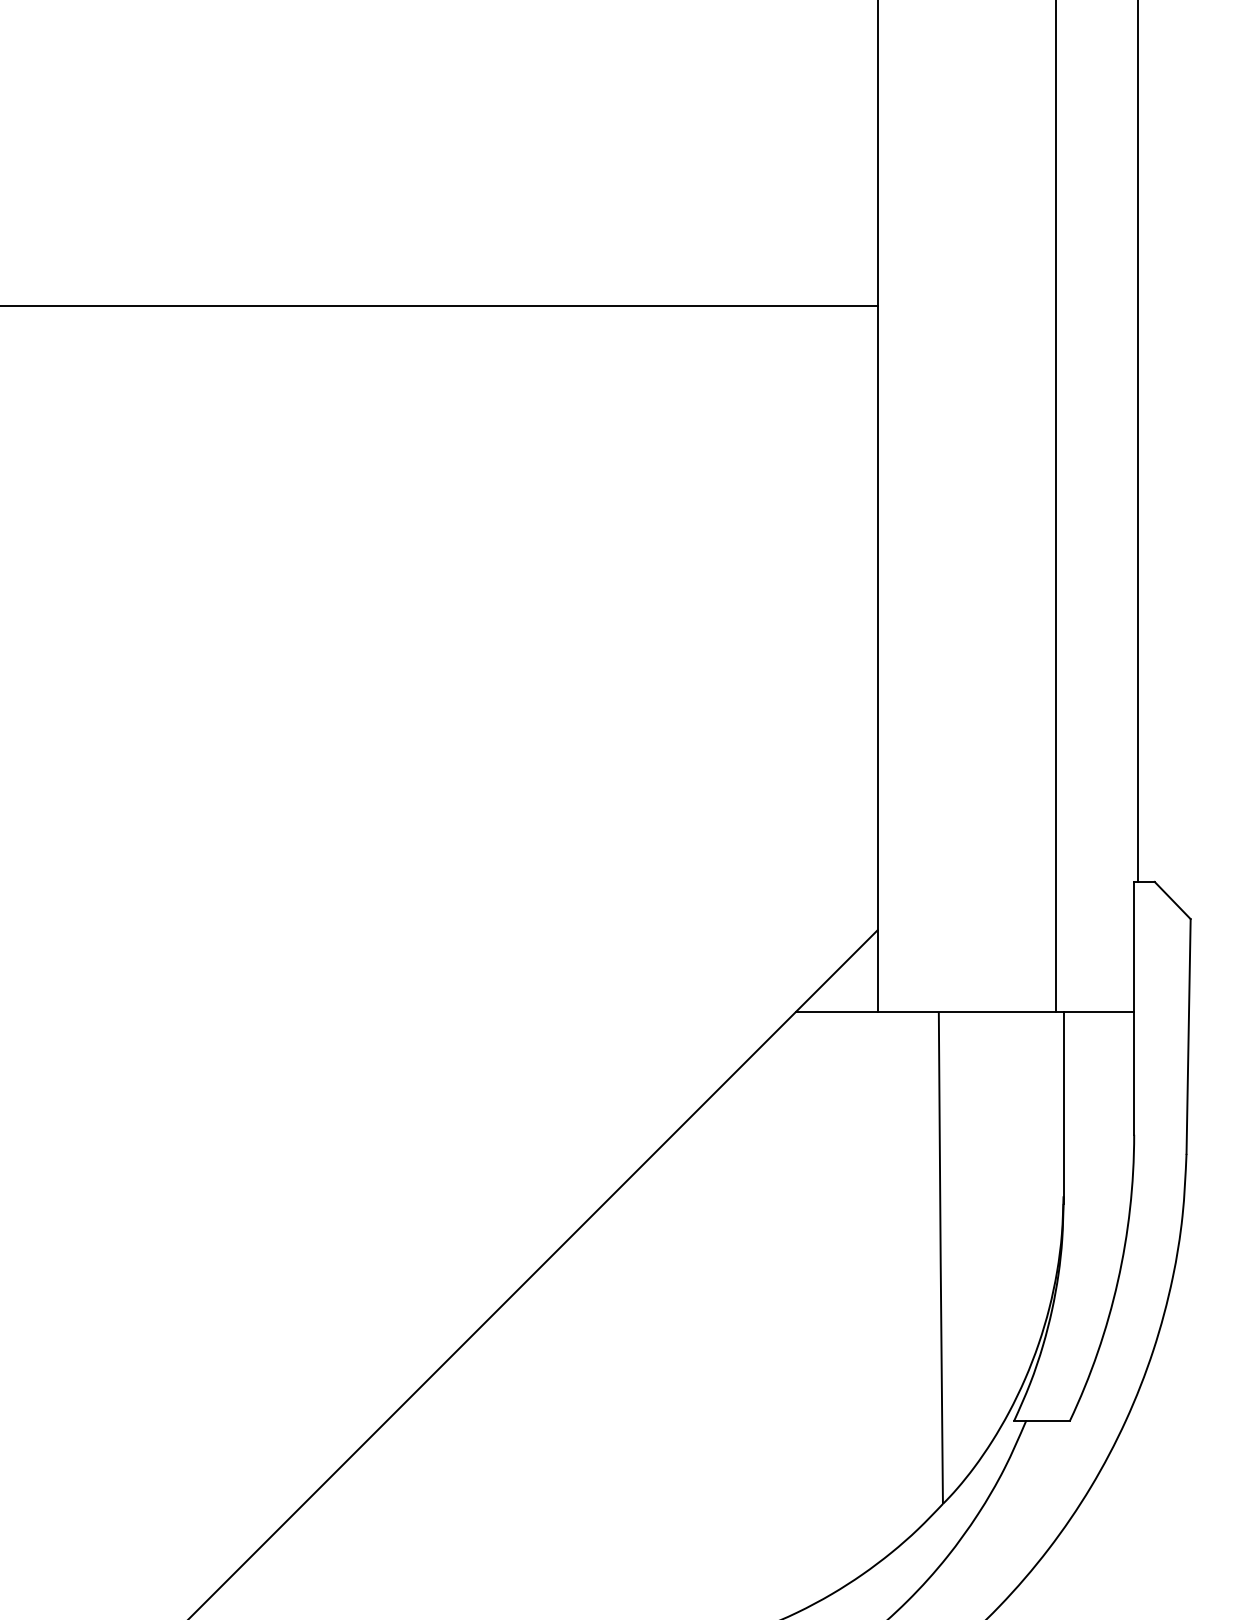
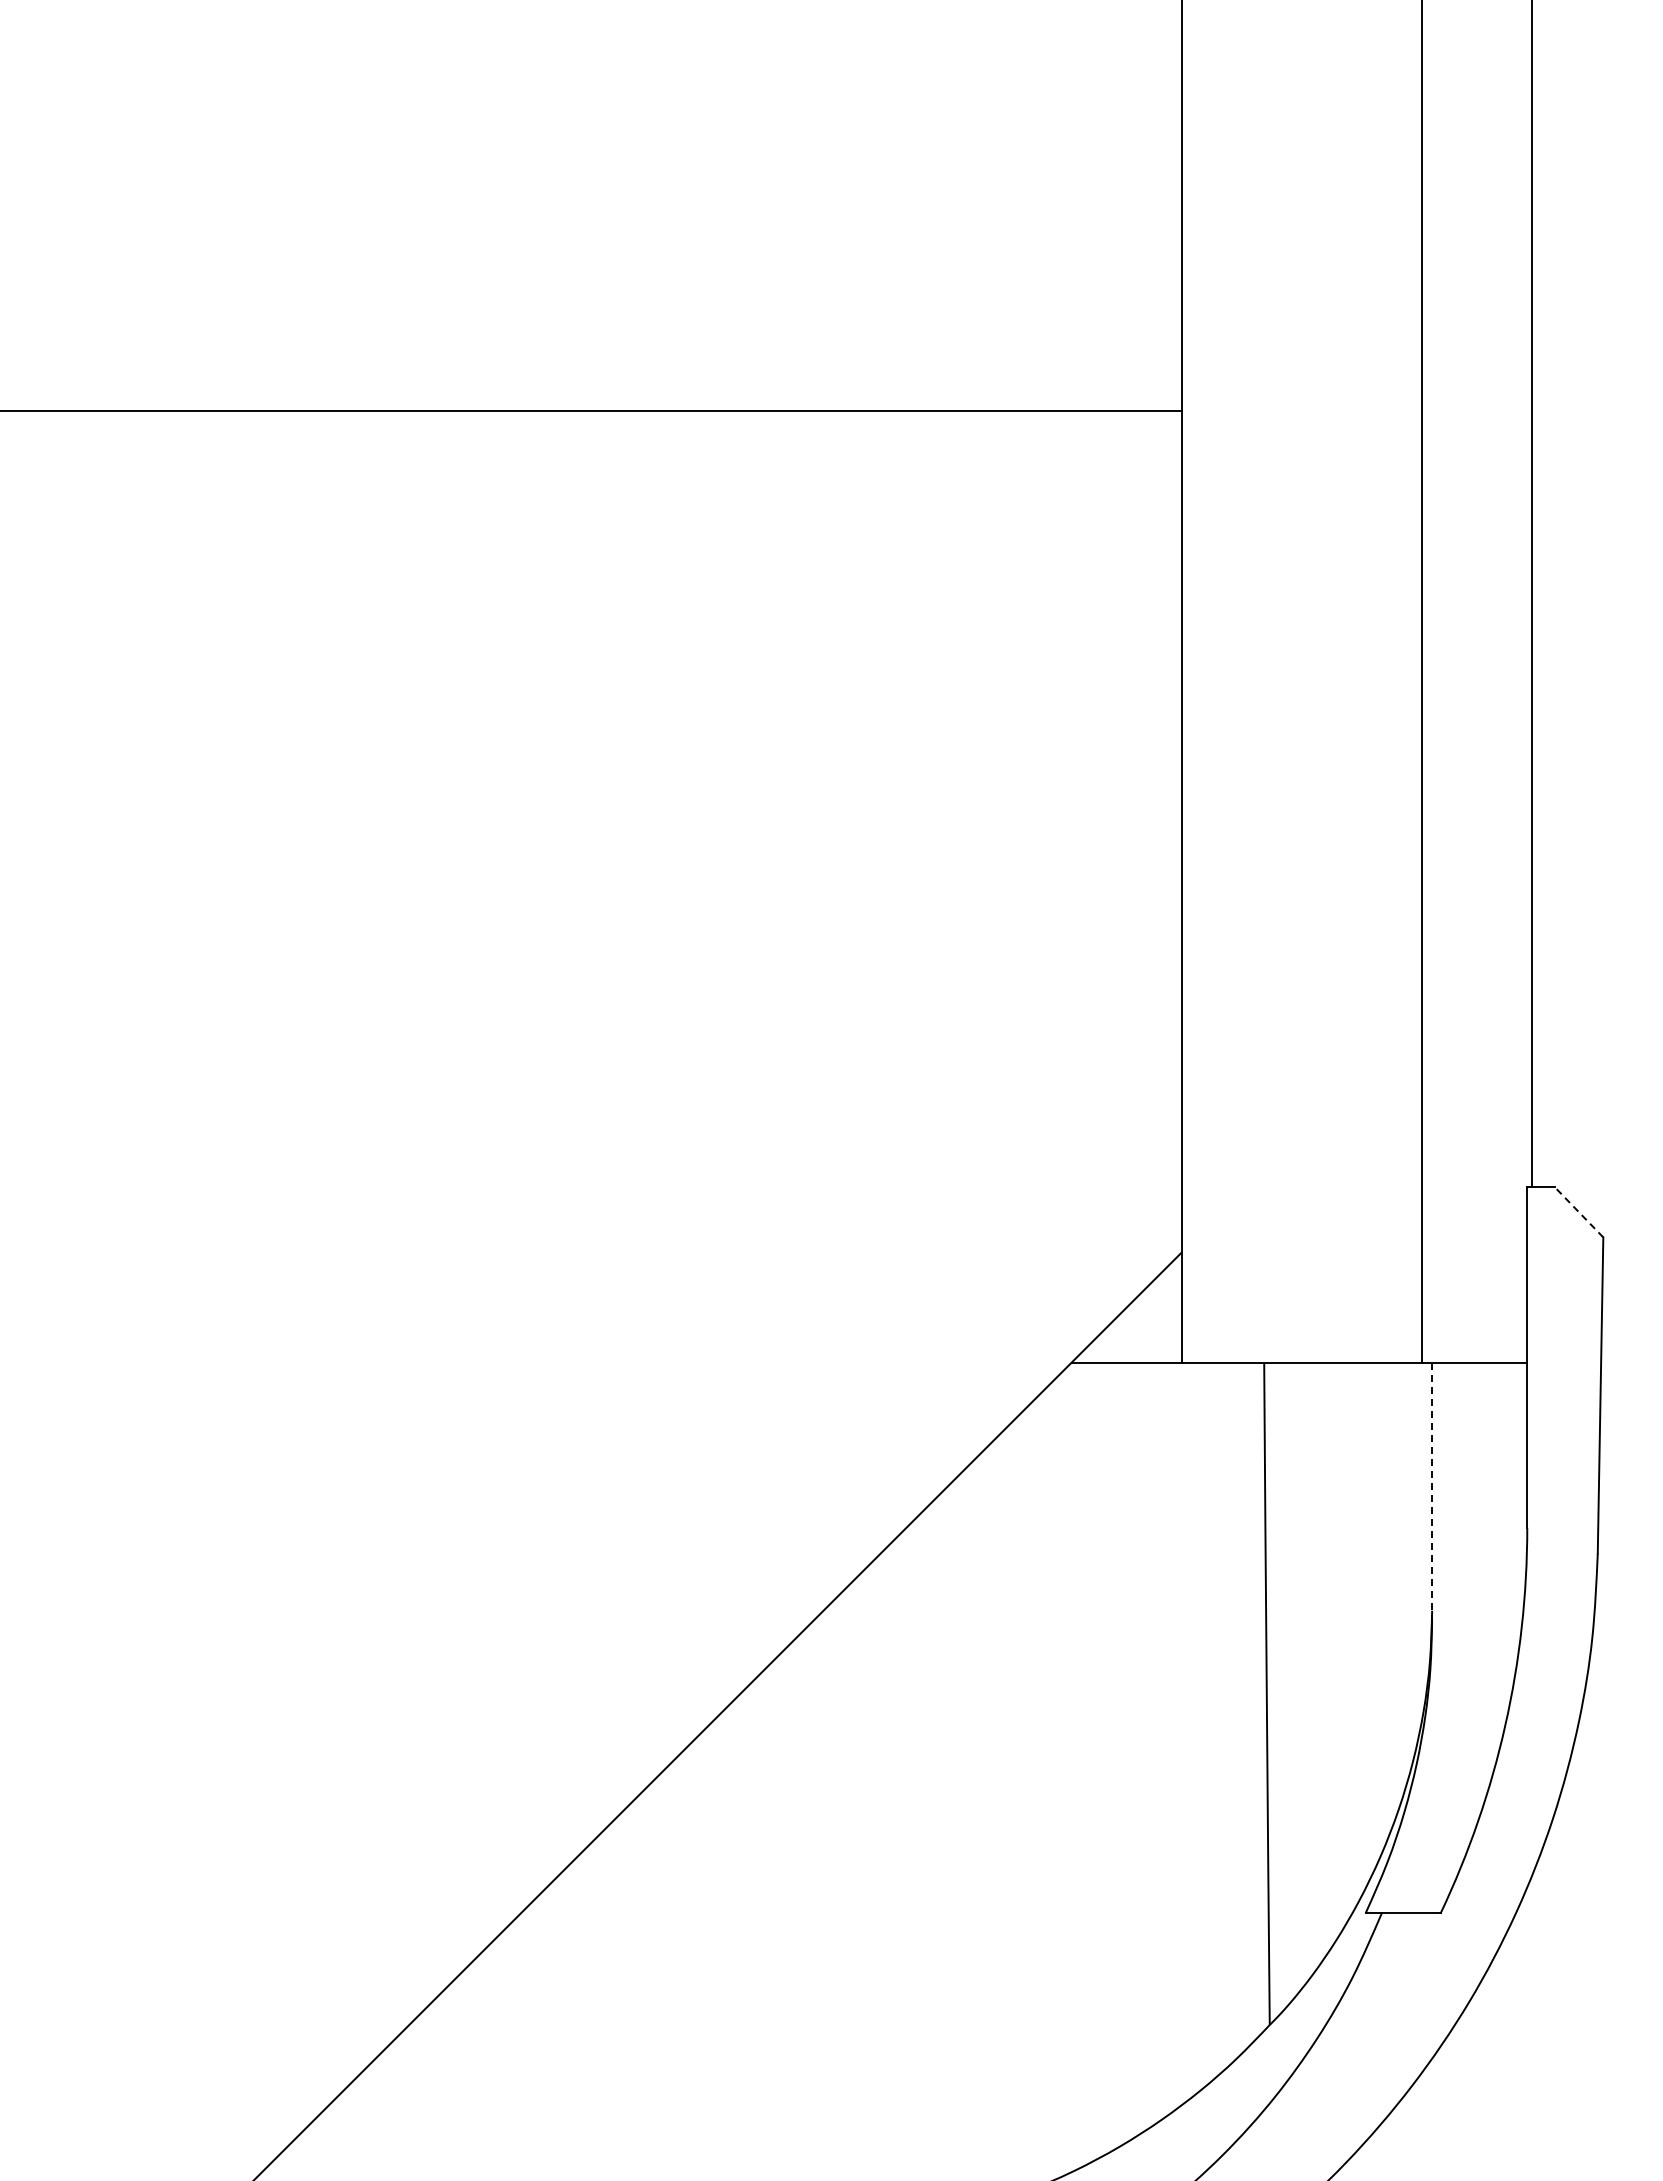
line: (1172, 900) -> (1579, 1212), solid -> dashed
line: (1063, 1108) -> (1432, 1492), solid -> dashed

